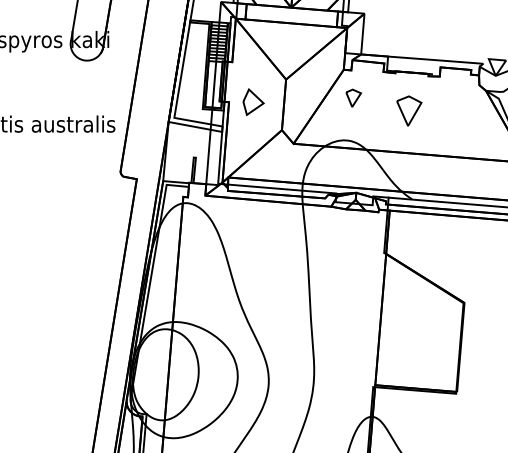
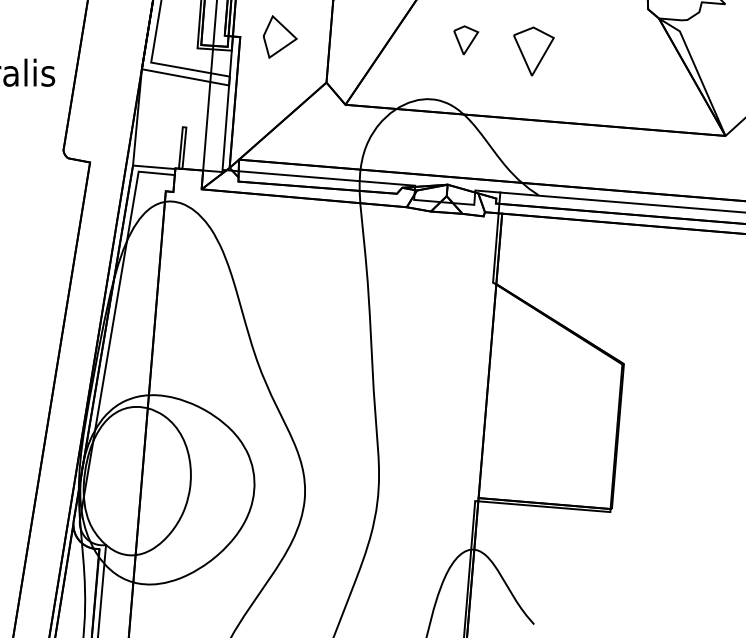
part: (353, 97) -> (465, 39), moved

